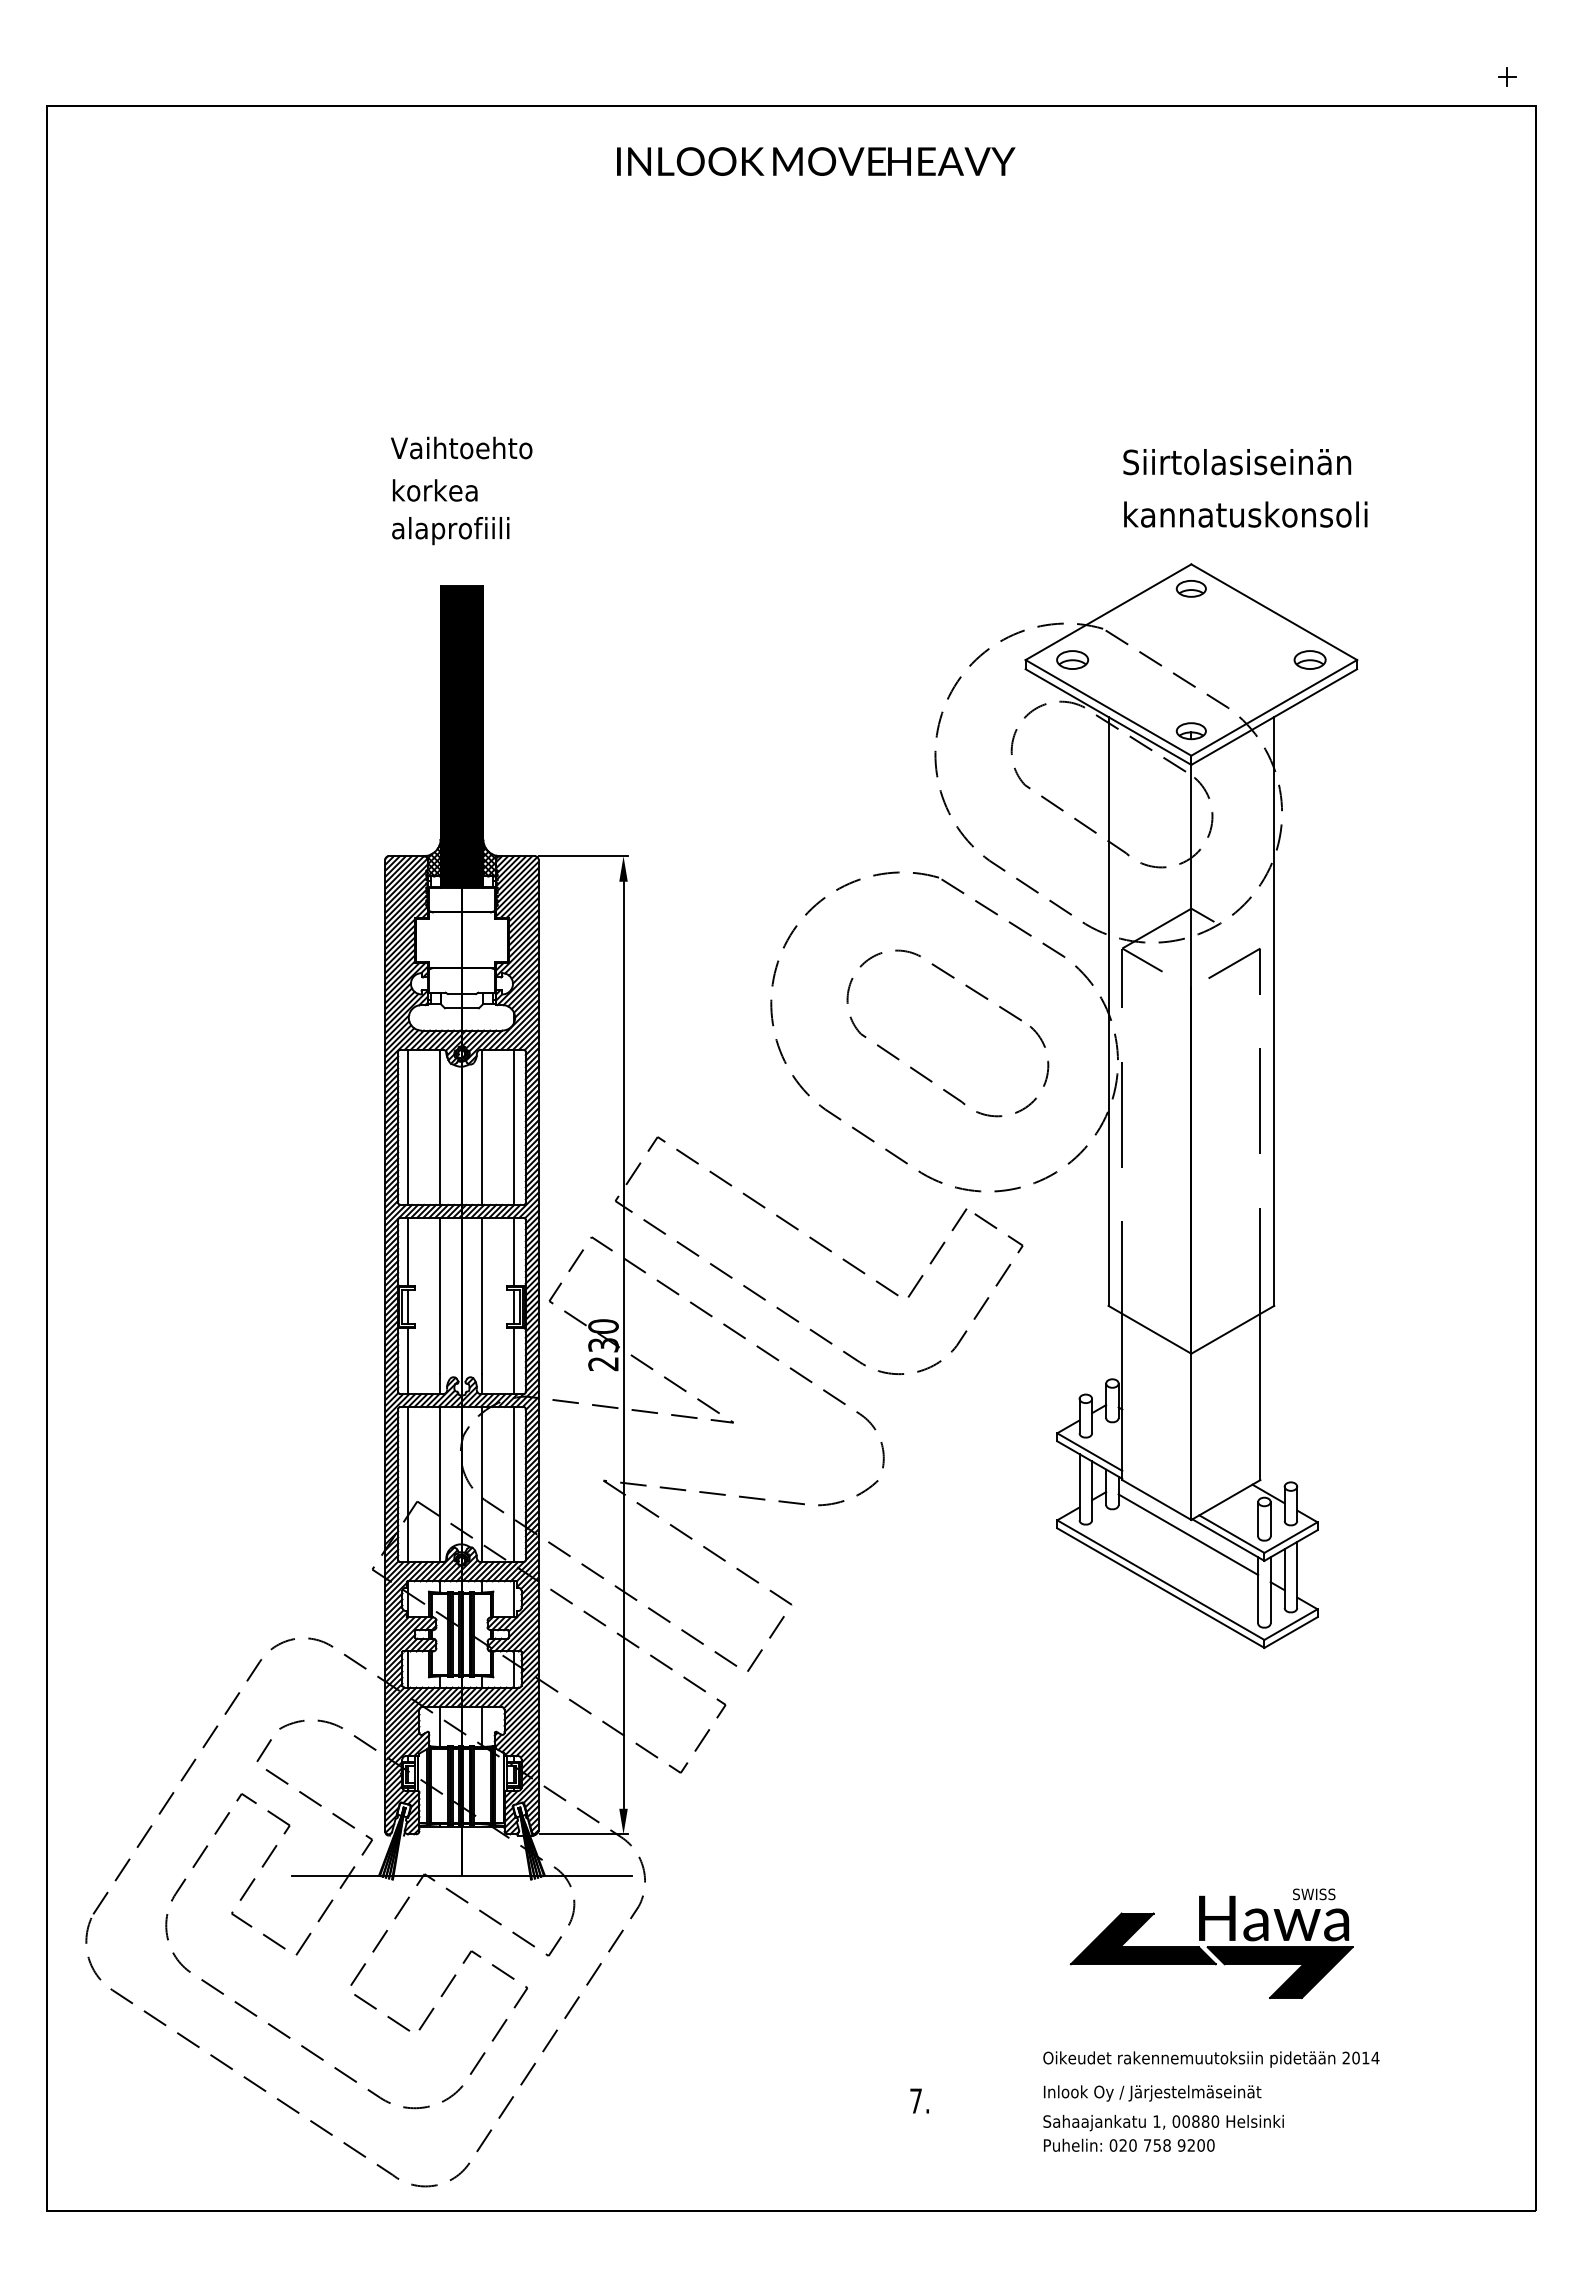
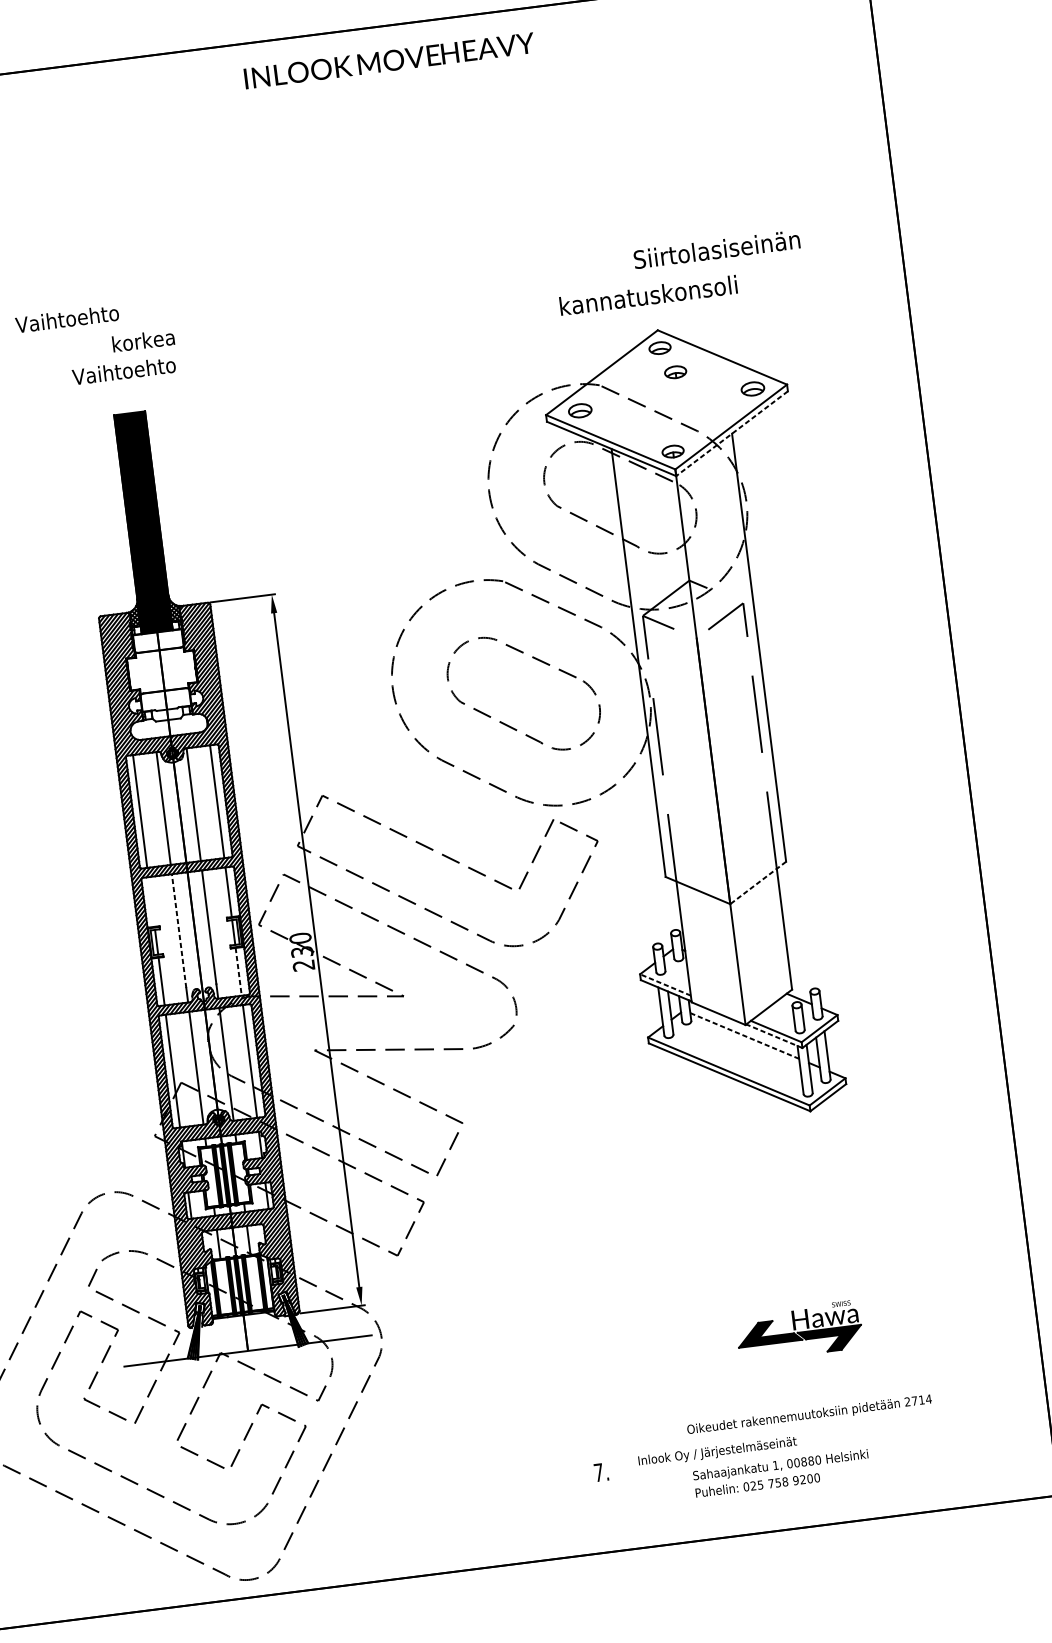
text: (816, 161) -> (389, 60), moved
text: (461, 447) -> (67, 318), moved
text: (1237, 462) -> (717, 249), moved
text: (435, 490) -> (143, 340), moved
text: (1245, 514) -> (648, 295), moved
text: (461, 531) -> (124, 373), alaprofiili -> Vaihtoehto
part: (1207, 624) -> (675, 372), added
line: (1274, 717) -> (732, 434), solid -> dashed
line: (408, 1251) -> (151, 901), removed
line: (440, 1295) -> (179, 930), solid -> dashed
line: (1232, 1329) -> (757, 882), solid -> dashed
line: (514, 1361) -> (238, 971), solid -> dashed
line: (1089, 1452) -> (665, 985), solid -> dashed
line: (1188, 1534) -> (744, 1035), solid -> dashed
line: (1228, 1540) -> (774, 1036), solid -> dashed
part: (1211, 1943) -> (799, 1331), size x0.6
text: (1355, 2057) -> (914, 1400), 2014 -> 2714
text: (1152, 2093) -> (717, 1452), moved
text: (1132, 2145) -> (760, 1485), 020 -> 025

